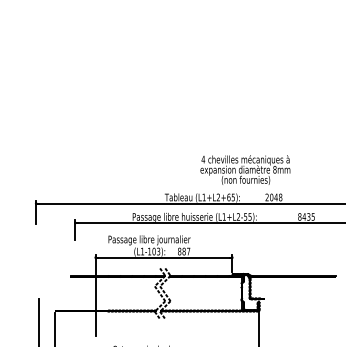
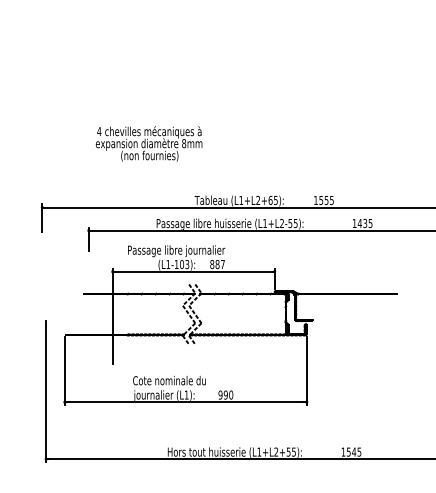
text: (245, 169) -> (149, 143), moved
text: (273, 196) -> (323, 199), 2048 -> 1555
text: (299, 216) -> (354, 223), 8435 -> 1435

